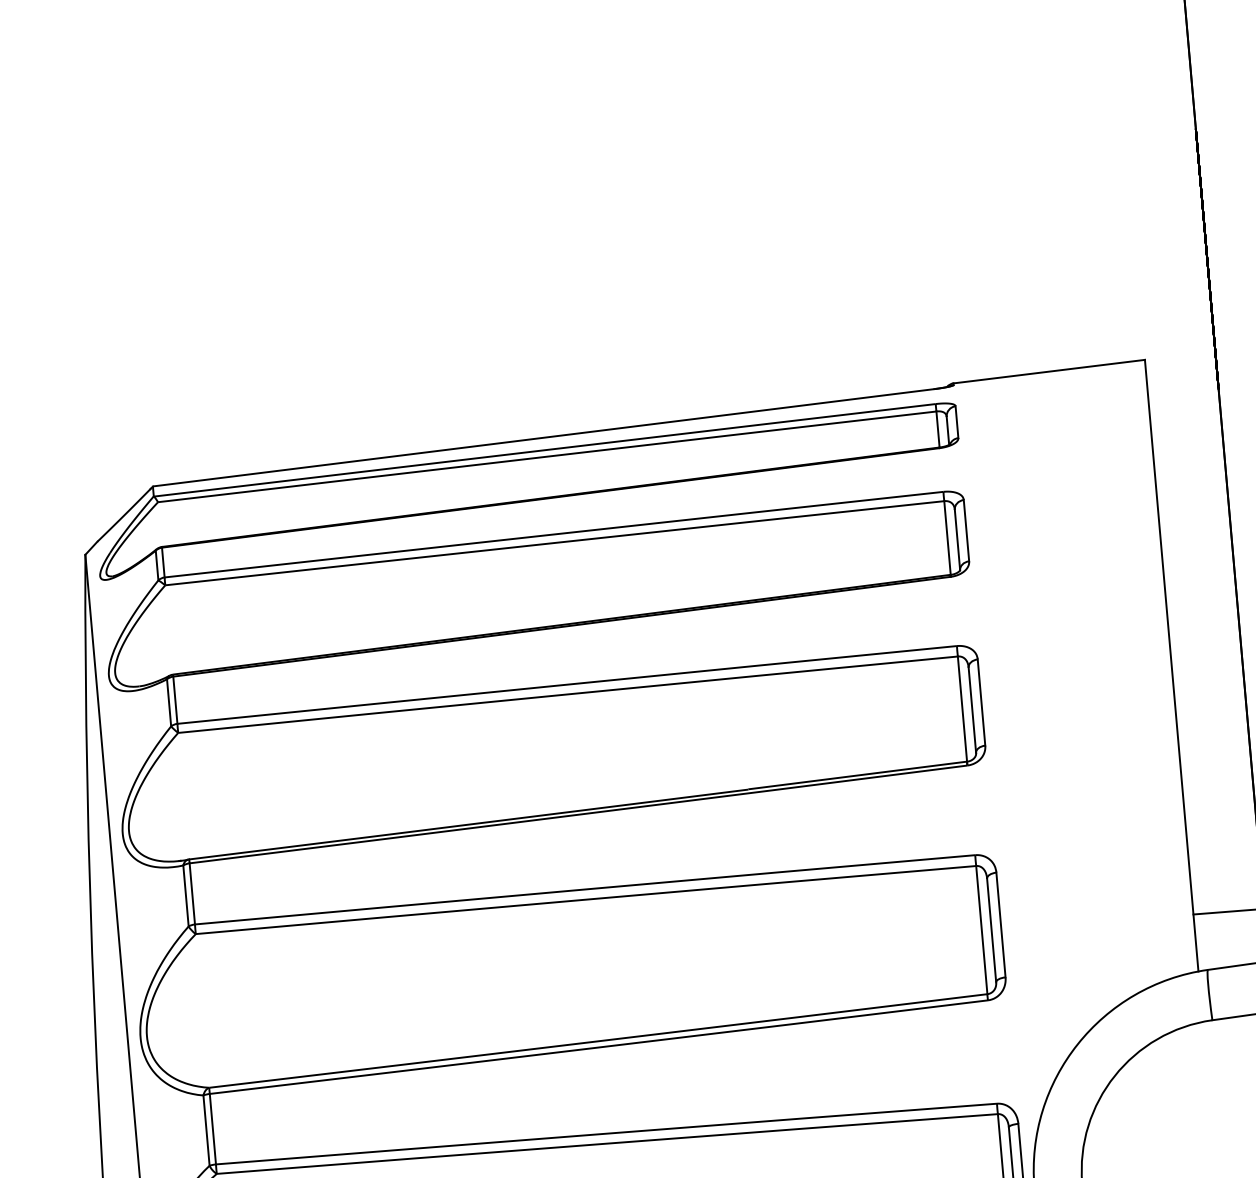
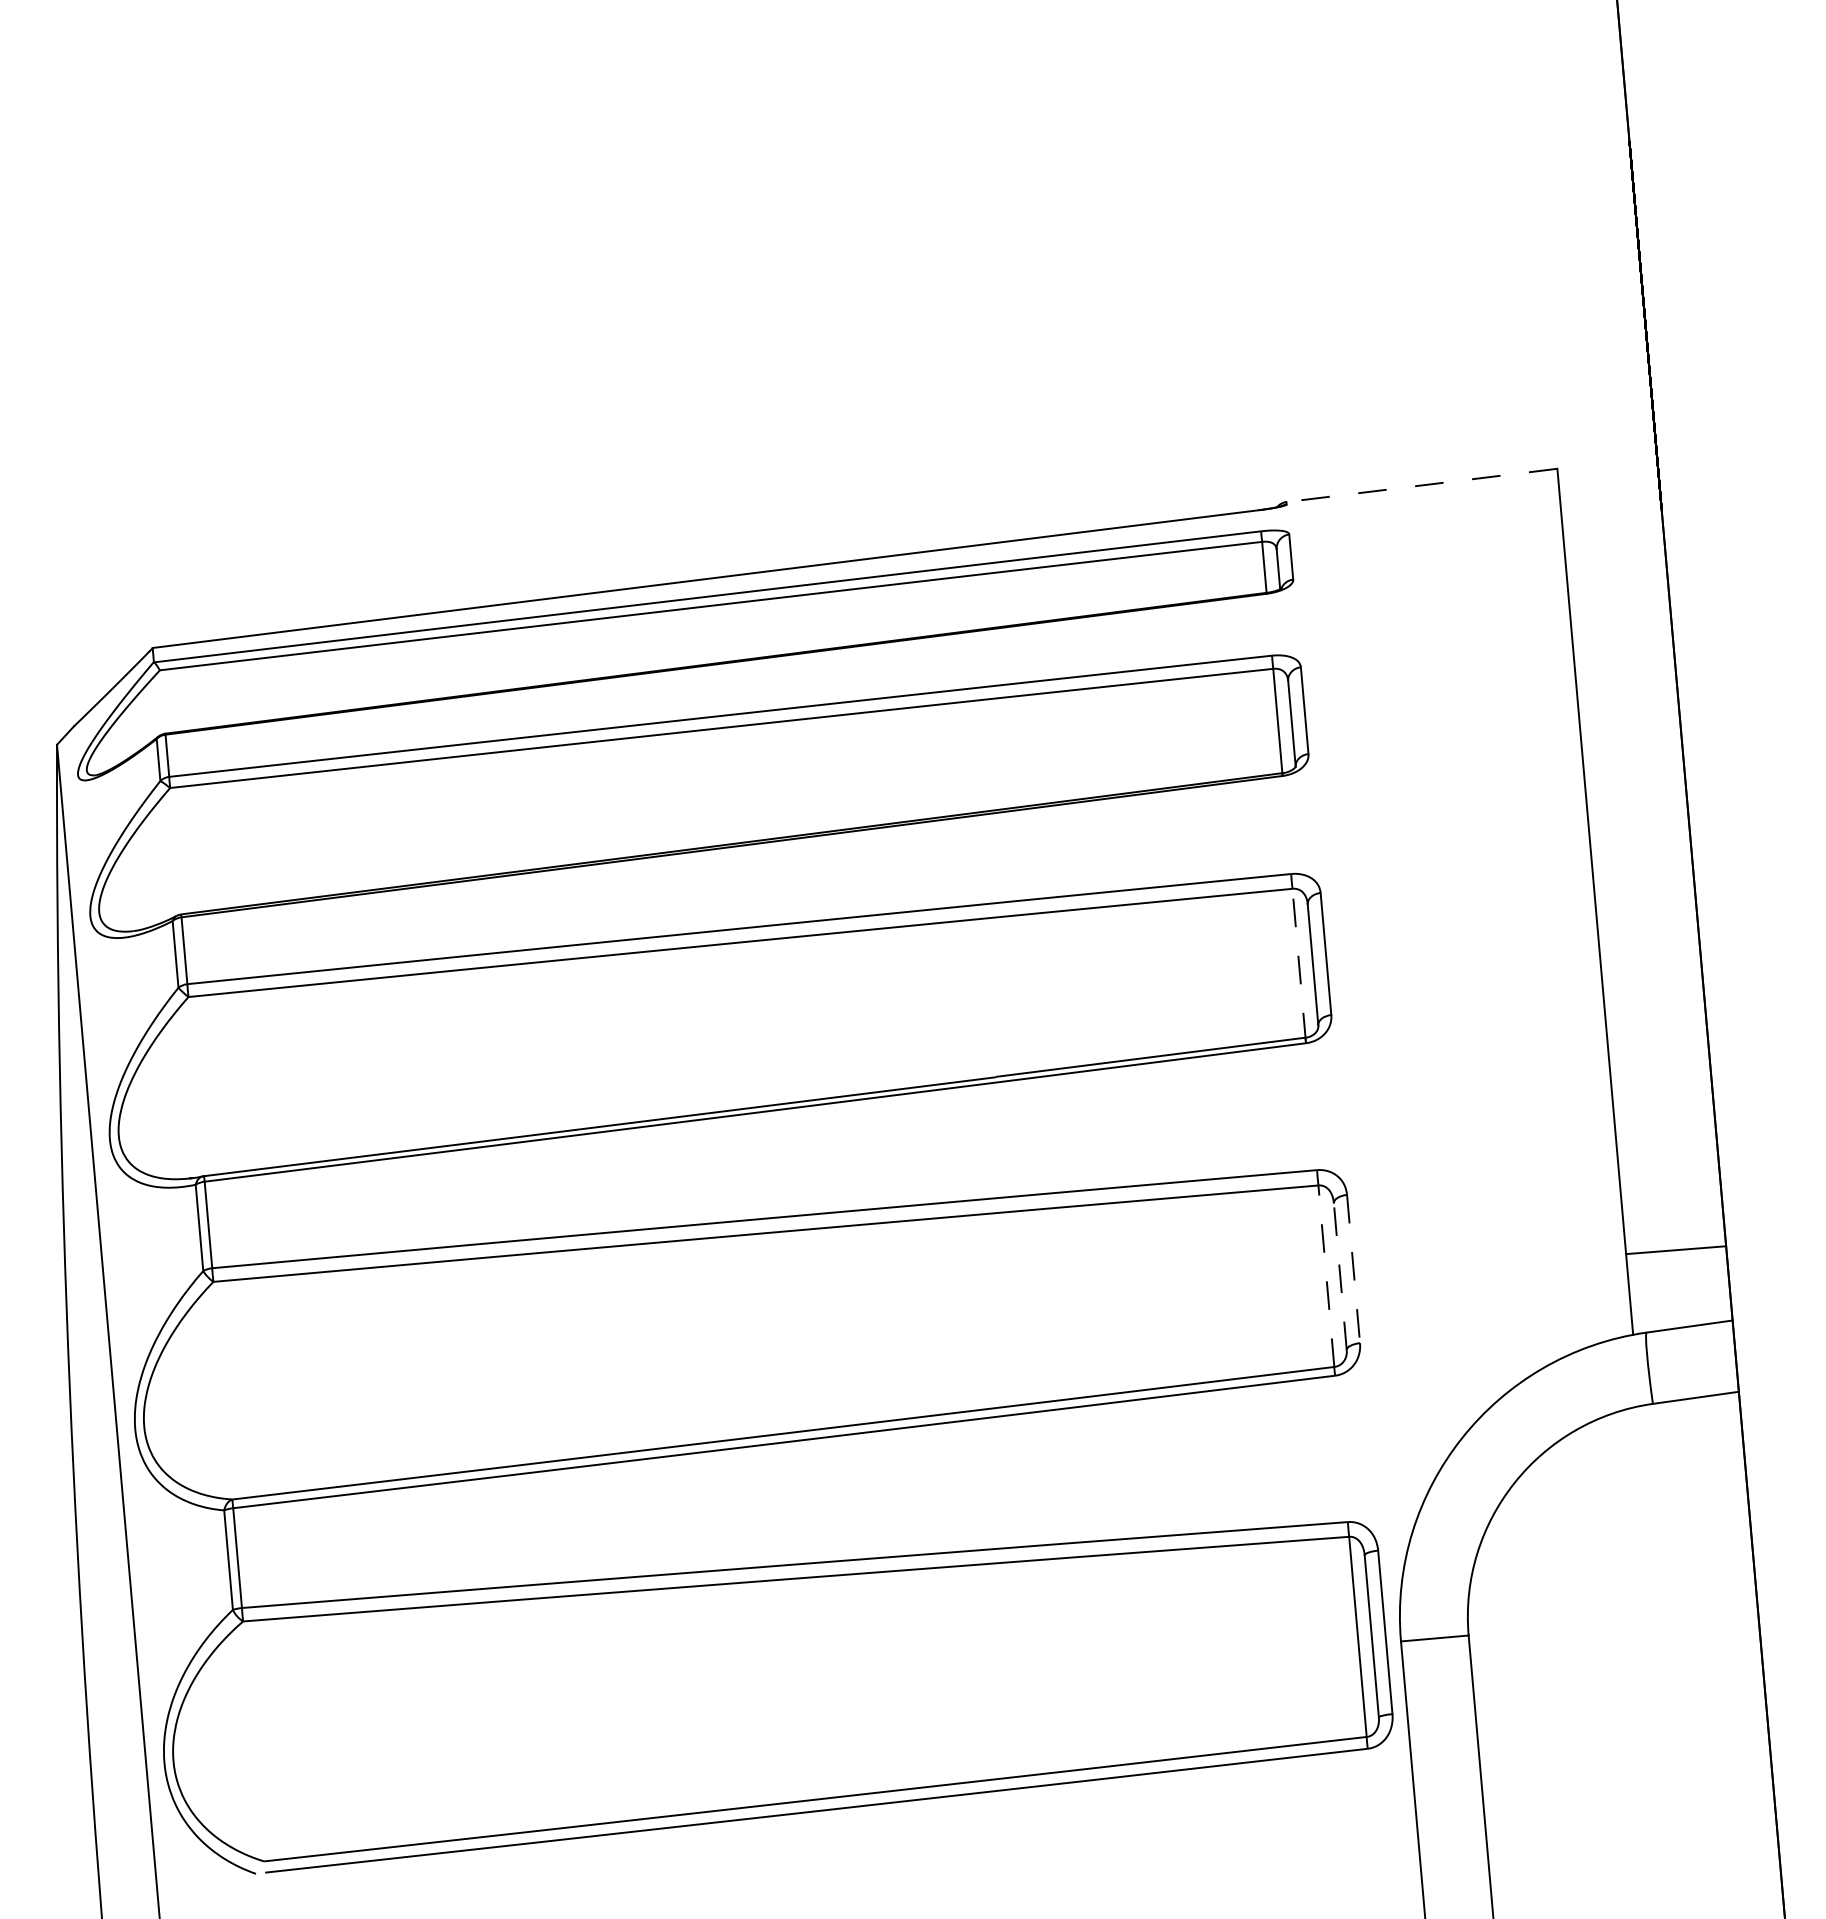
line: (1048, 371) -> (1421, 485), solid -> dashed
line: (962, 710) -> (1299, 965), solid -> dashed
line: (1000, 925) -> (1353, 1269), solid -> dashed
line: (981, 929) -> (1326, 1275), solid -> dashed
line: (991, 930) -> (1340, 1276), solid -> dashed

